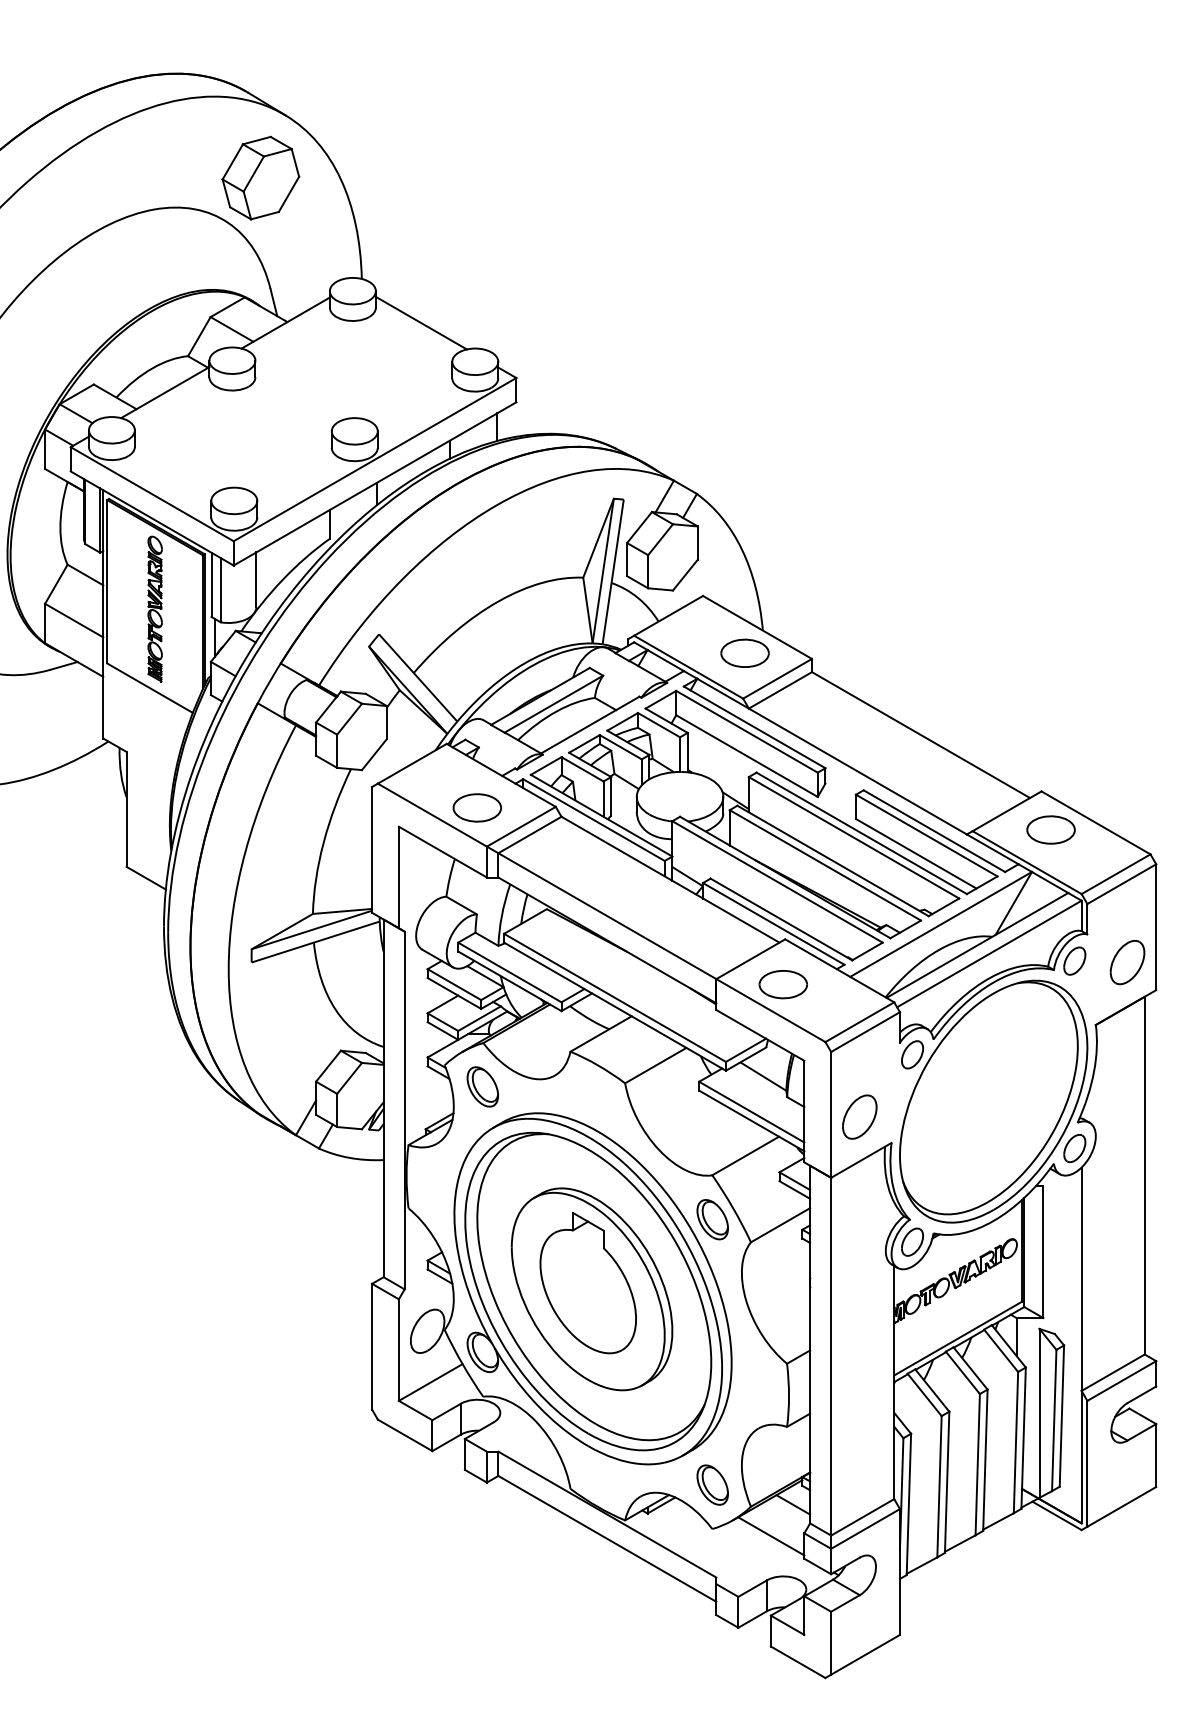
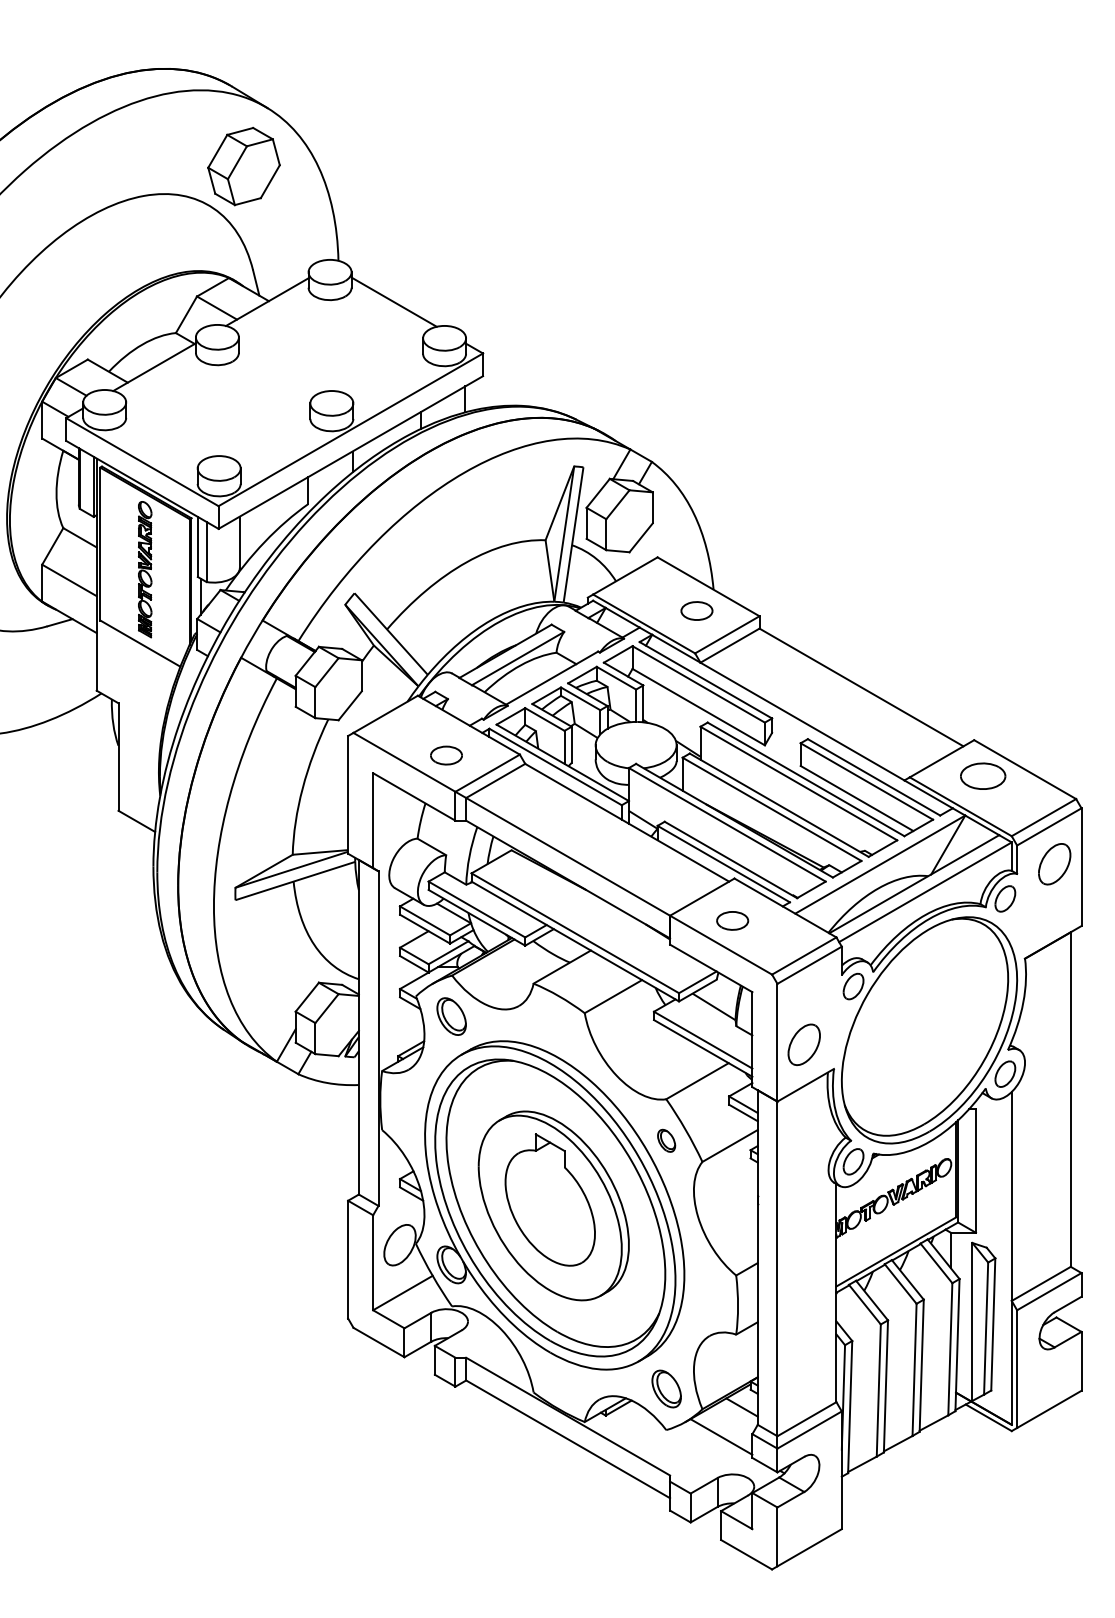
part: (744, 652) -> (696, 610), size x0.7
part: (477, 807) -> (446, 755), size x0.7
part: (1127, 962) -> (1054, 864), moved
part: (783, 984) -> (732, 920), size x0.7
part: (712, 1219) -> (666, 1140), size x0.6

